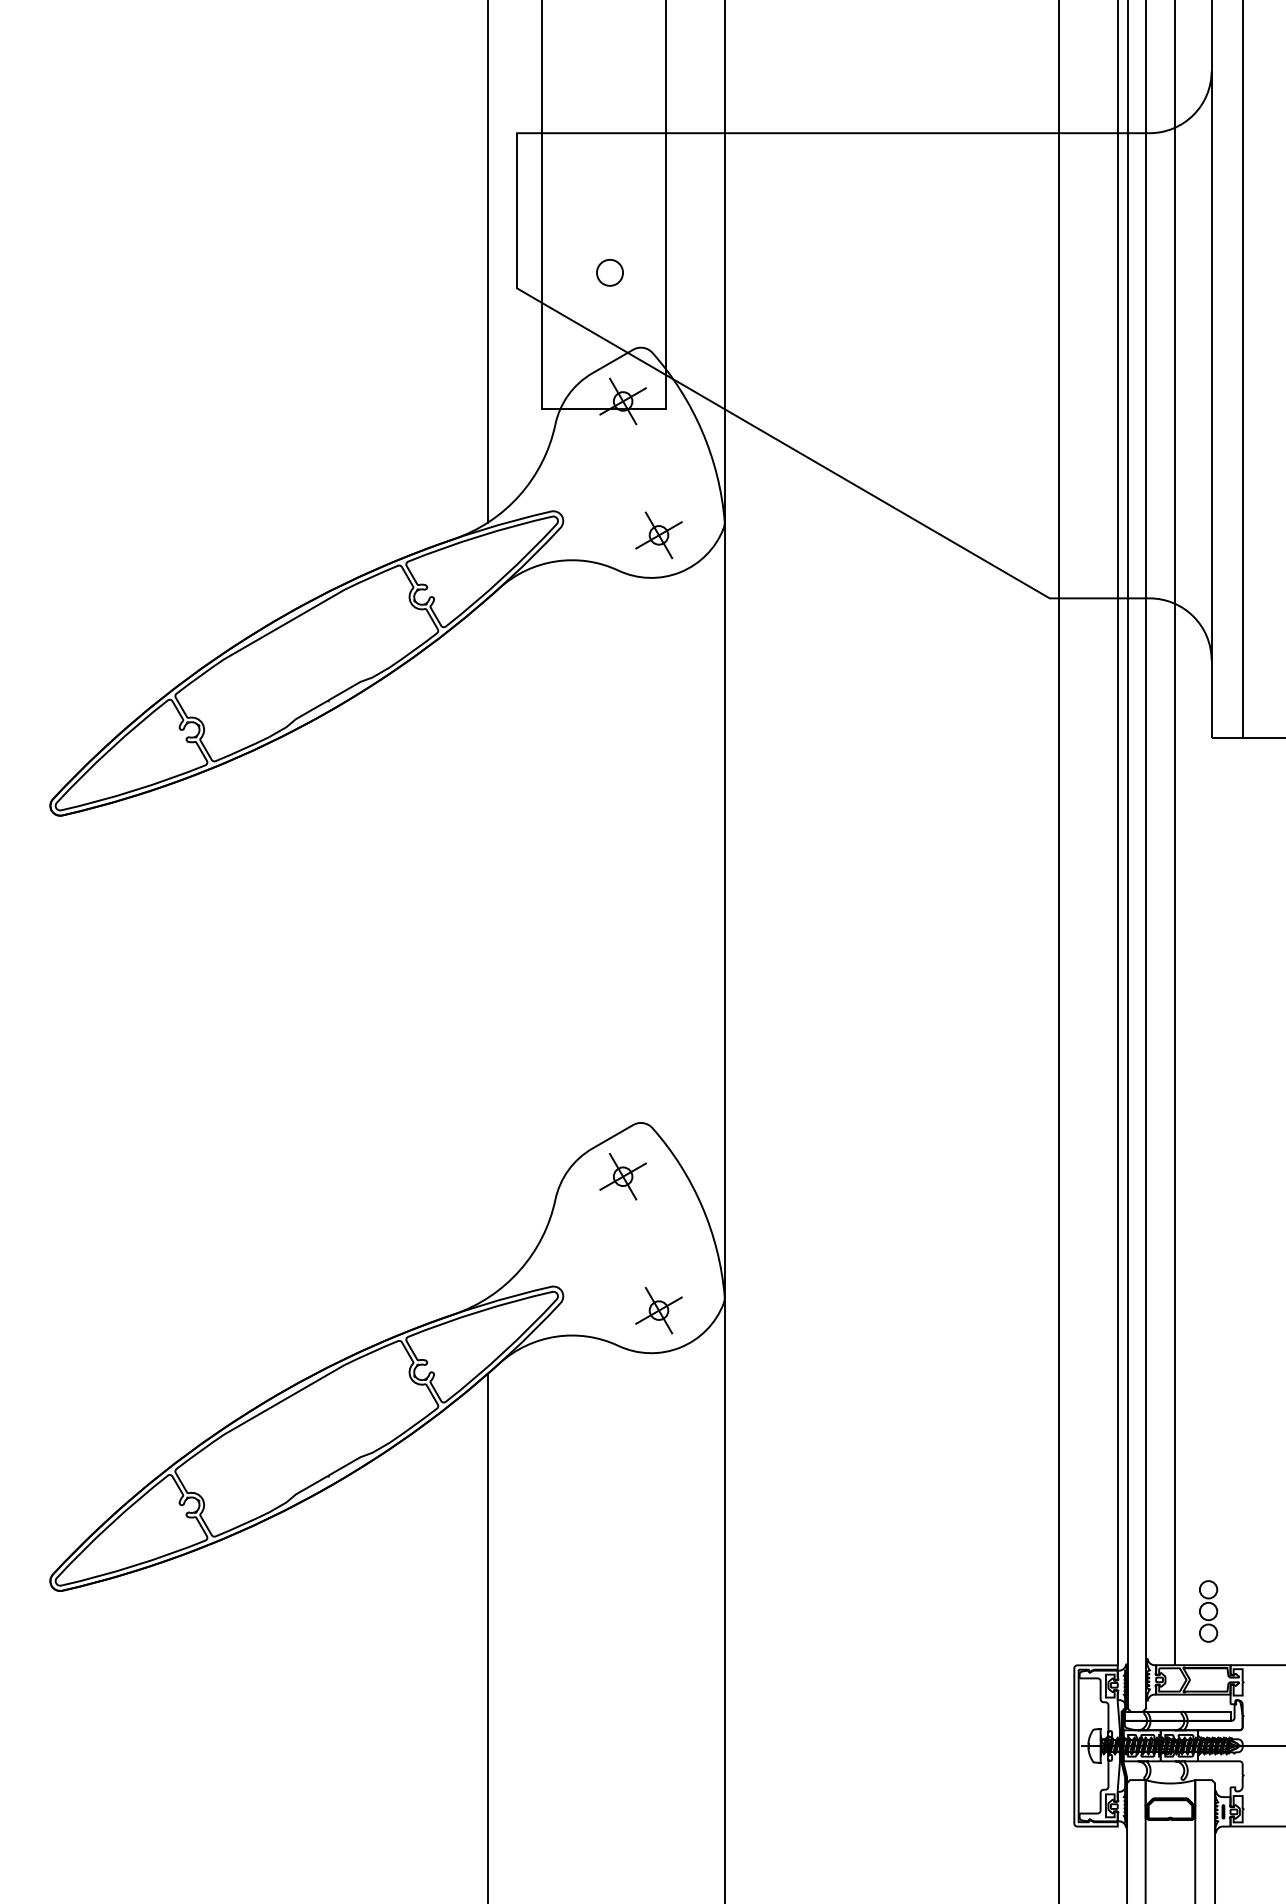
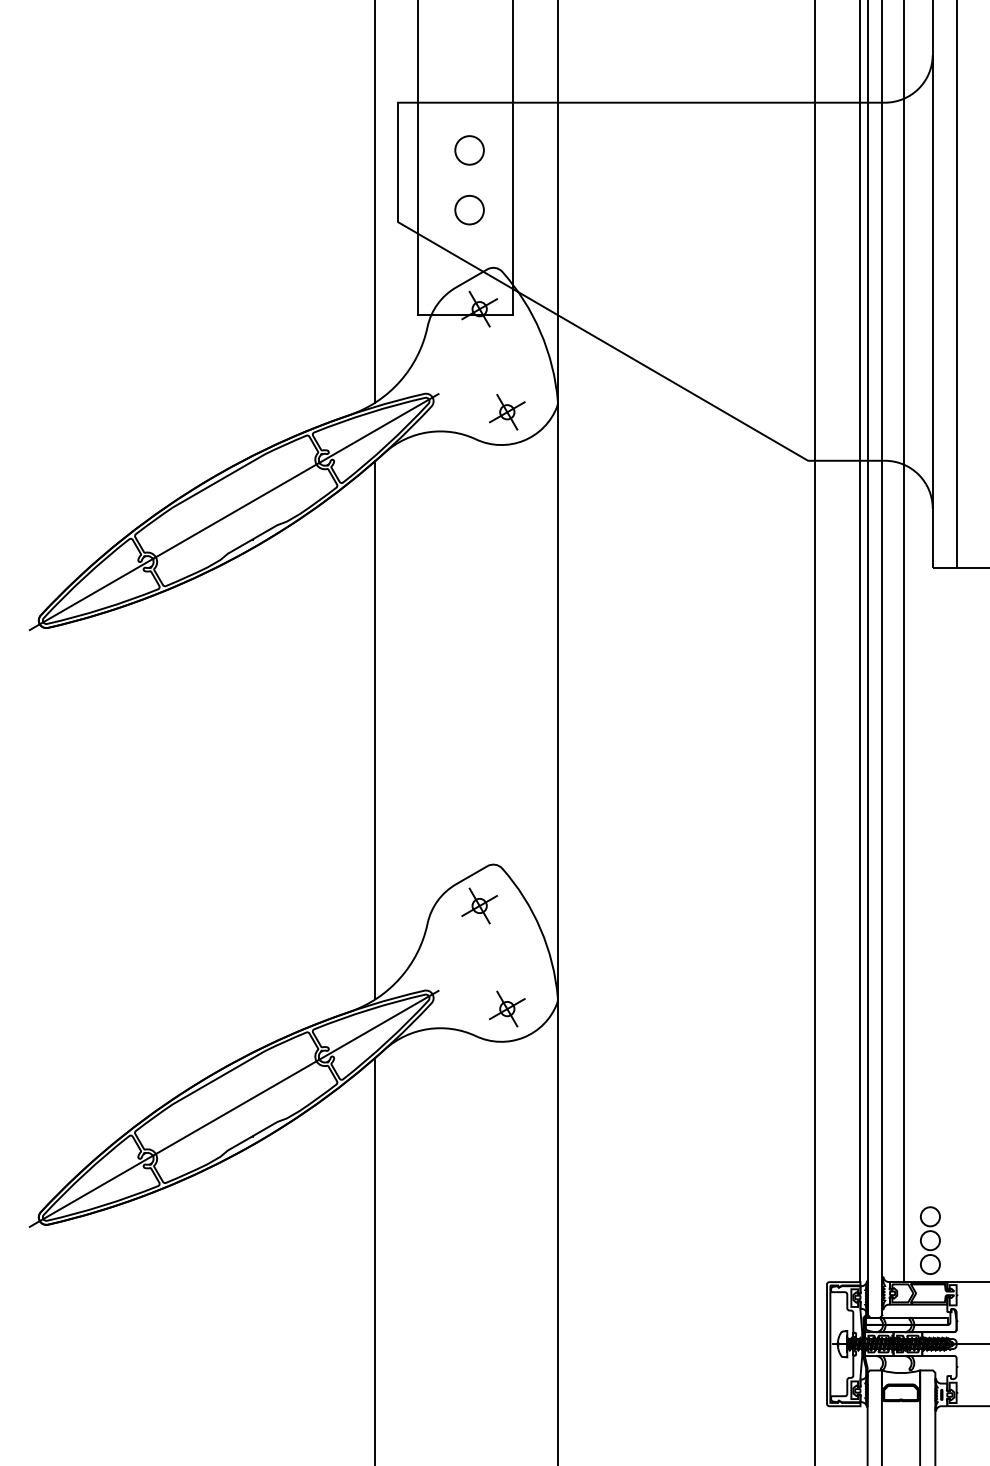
circle: (609, 194) -> (469, 149), added
circle: (609, 272) -> (469, 209), size x1.43
line: (303, 664) -> (233, 511), added
line: (487, 948) -> (375, 730), added
line: (303, 1440) -> (233, 1109), added
part: (1208, 1611) -> (930, 1240), size x1.43

